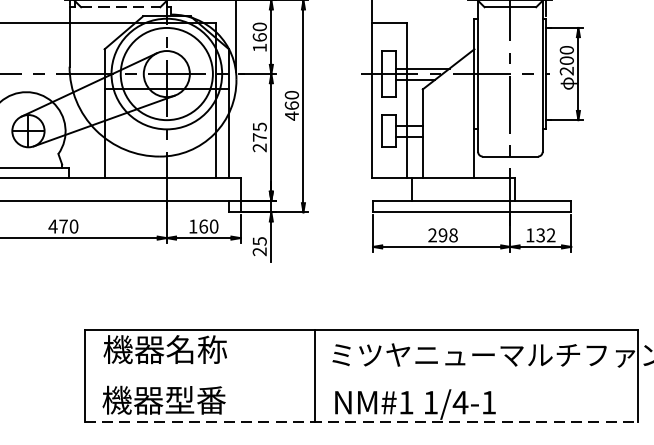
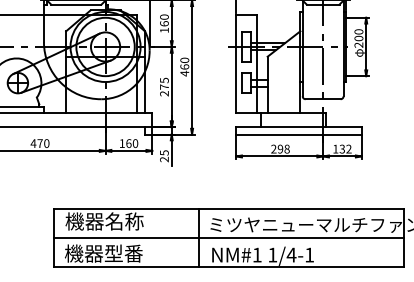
line: (120, 6) -> (76, 4), dashed -> solid
line: (360, 376) -> (228, 238), added
line: (362, 422) -> (229, 267), dashed -> solid

